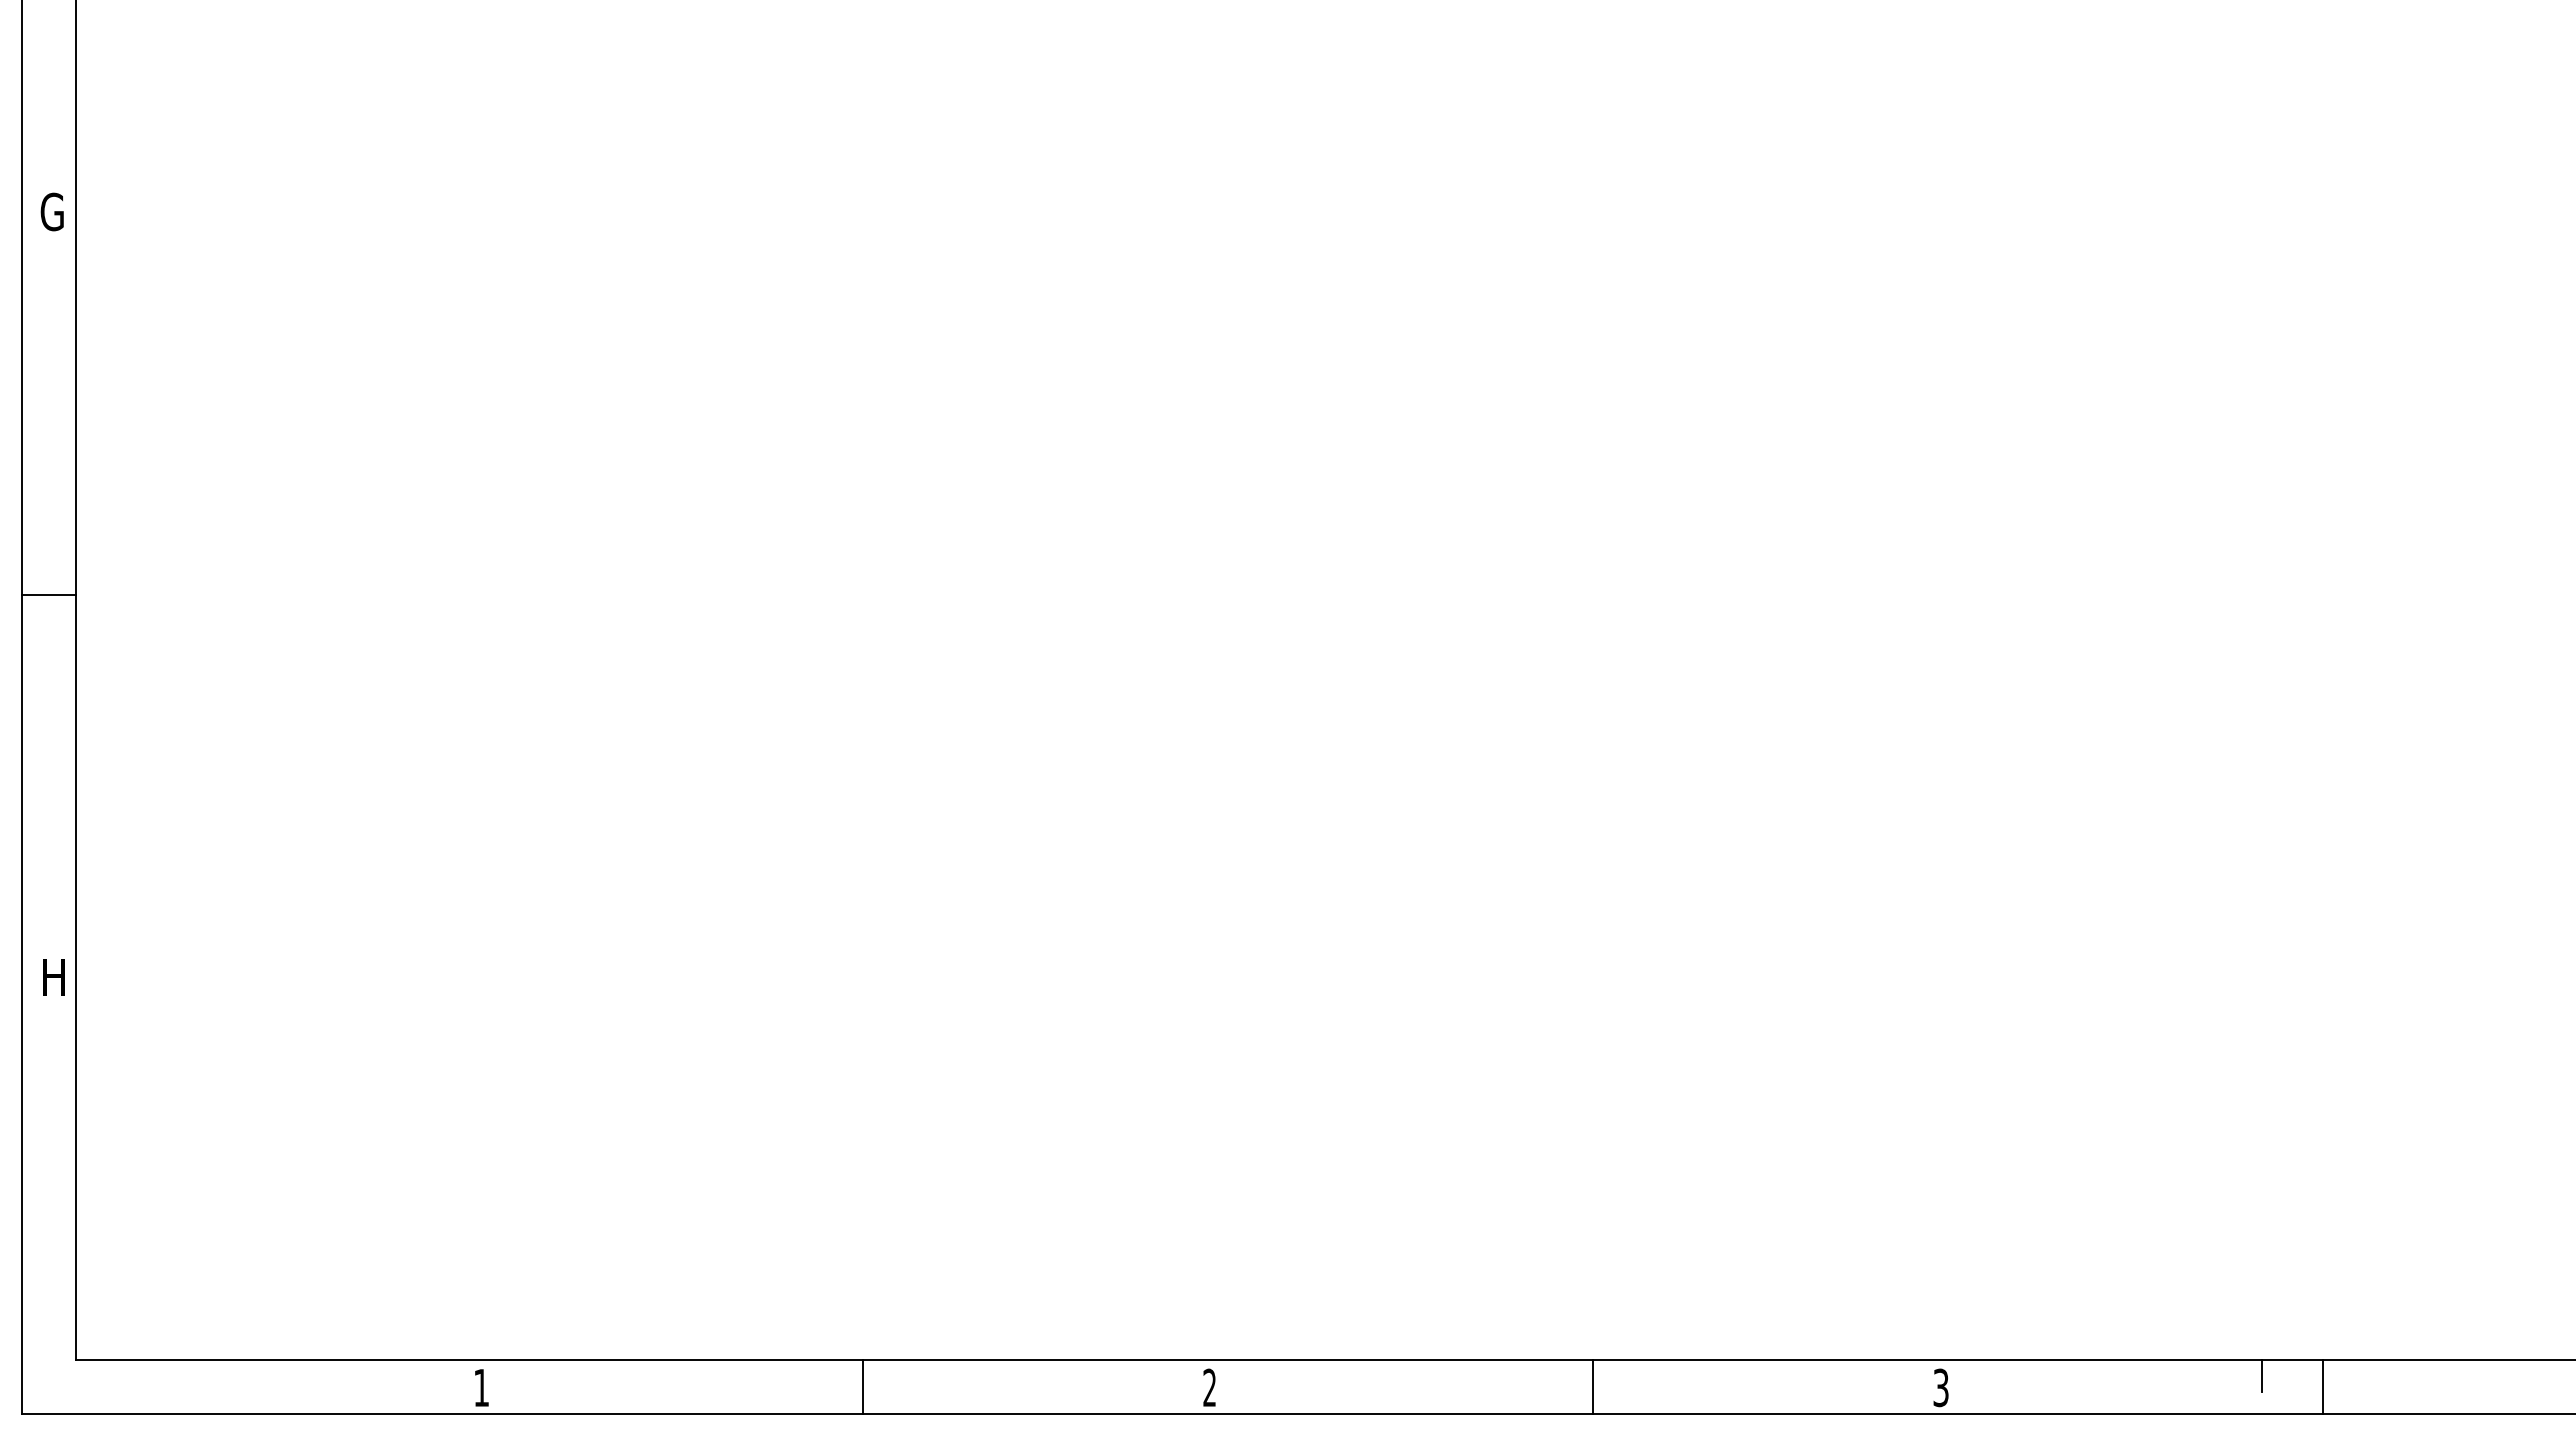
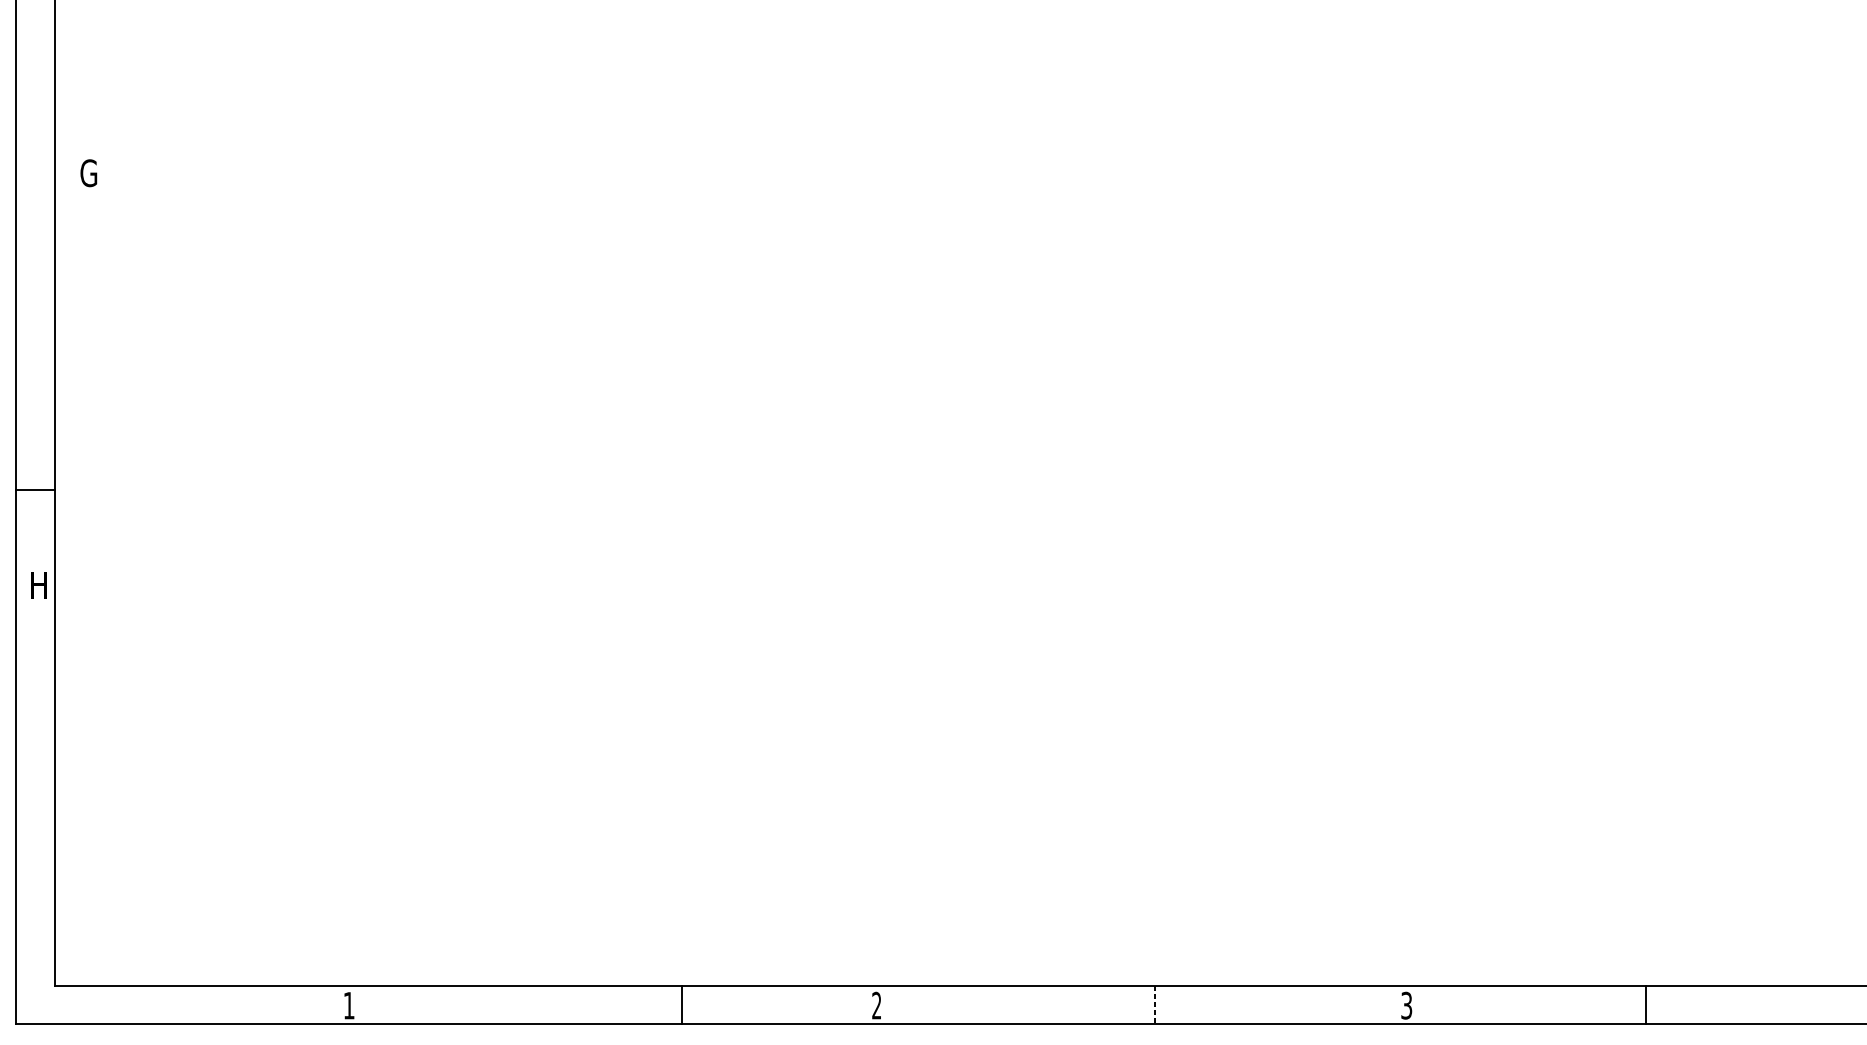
text: (51, 211) -> (88, 172), moved
line: (48, 594) -> (35, 489), moved
text: (53, 977) -> (38, 585), moved
line: (2262, 1376) -> (1639, 997), removed
line: (863, 1386) -> (681, 1004), moved
line: (2322, 1386) -> (1645, 1004), moved
line: (1592, 1387) -> (1154, 1005), solid -> dashed

